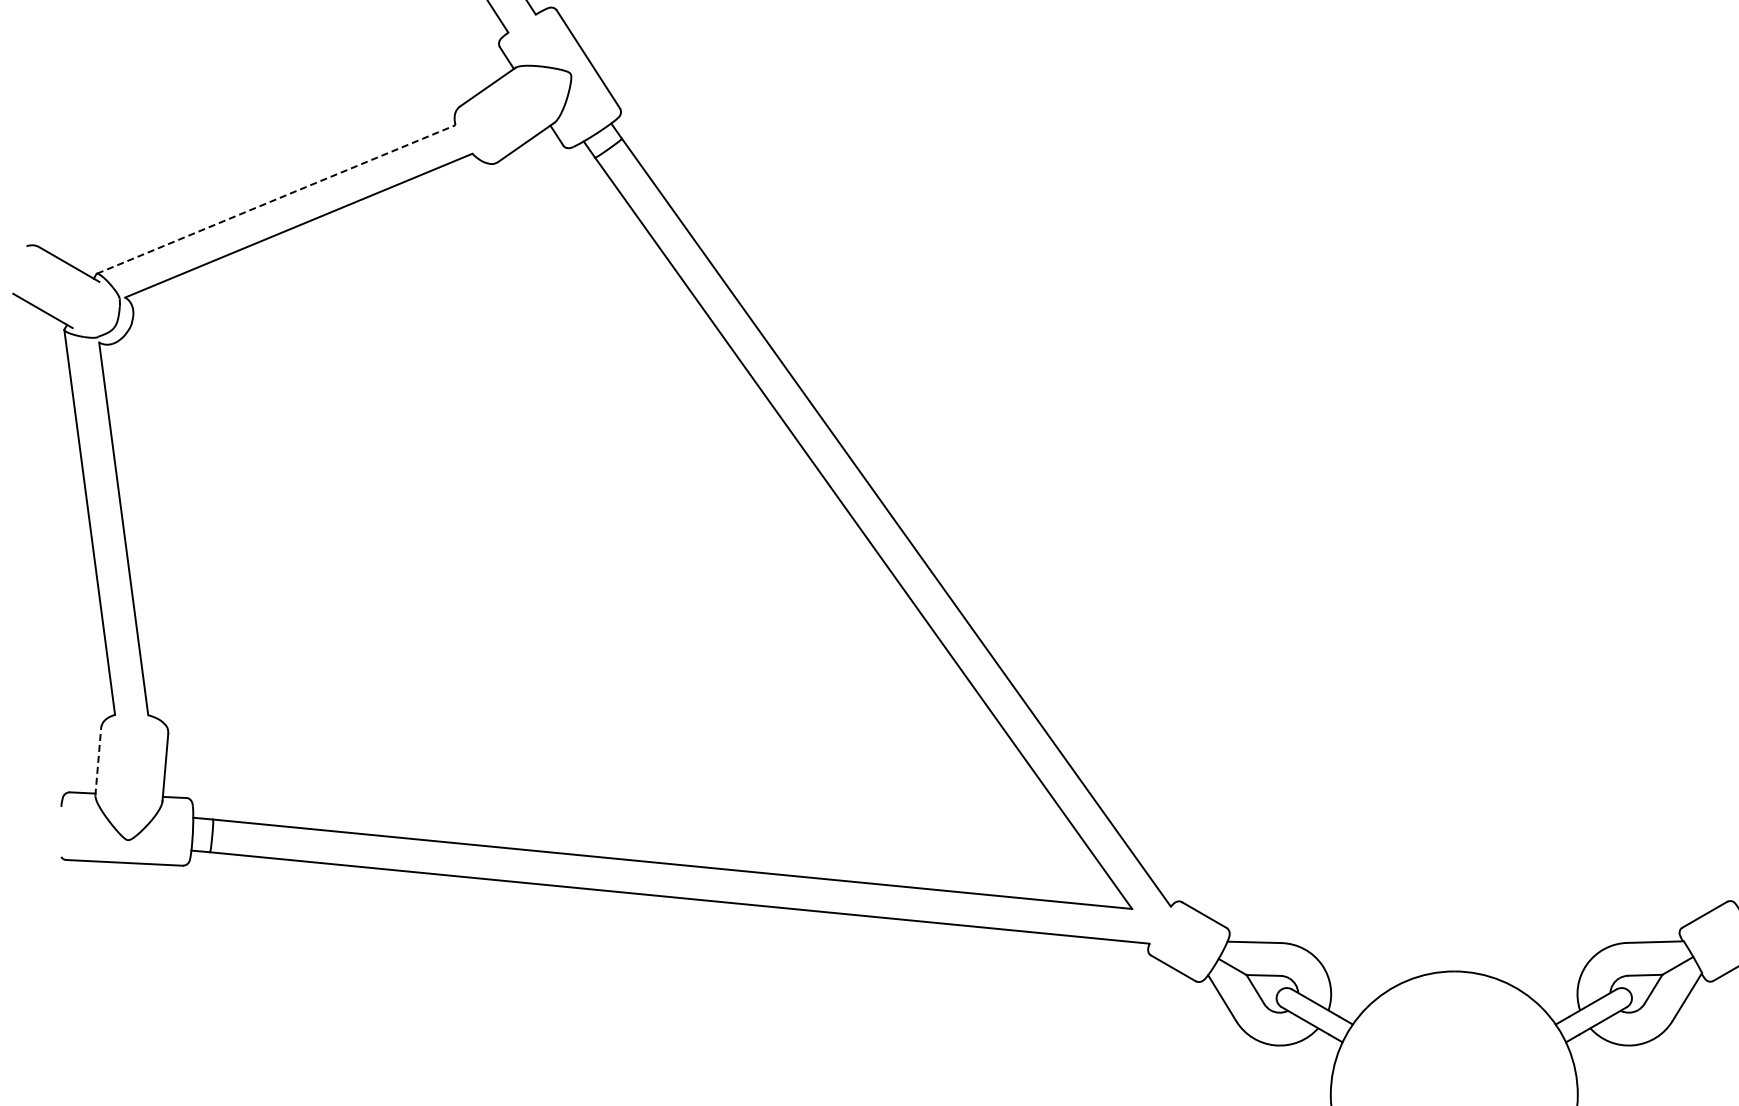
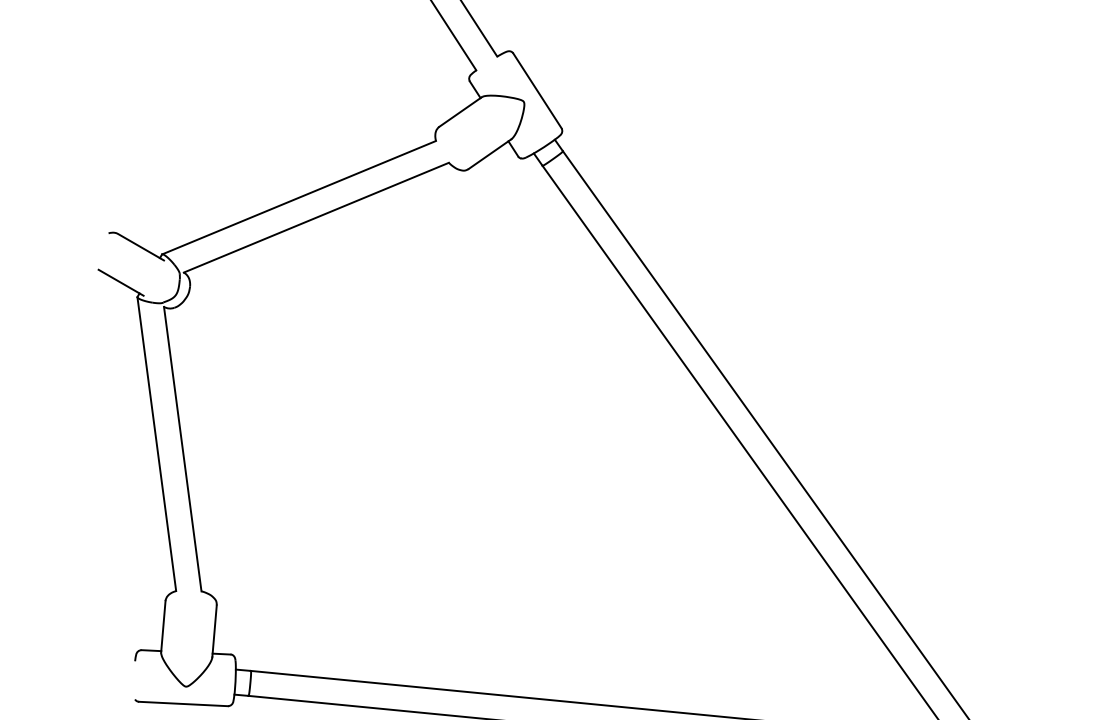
line: (276, 199) -> (299, 197), dashed -> solid
line: (98, 761) -> (163, 626), dashed -> solid

